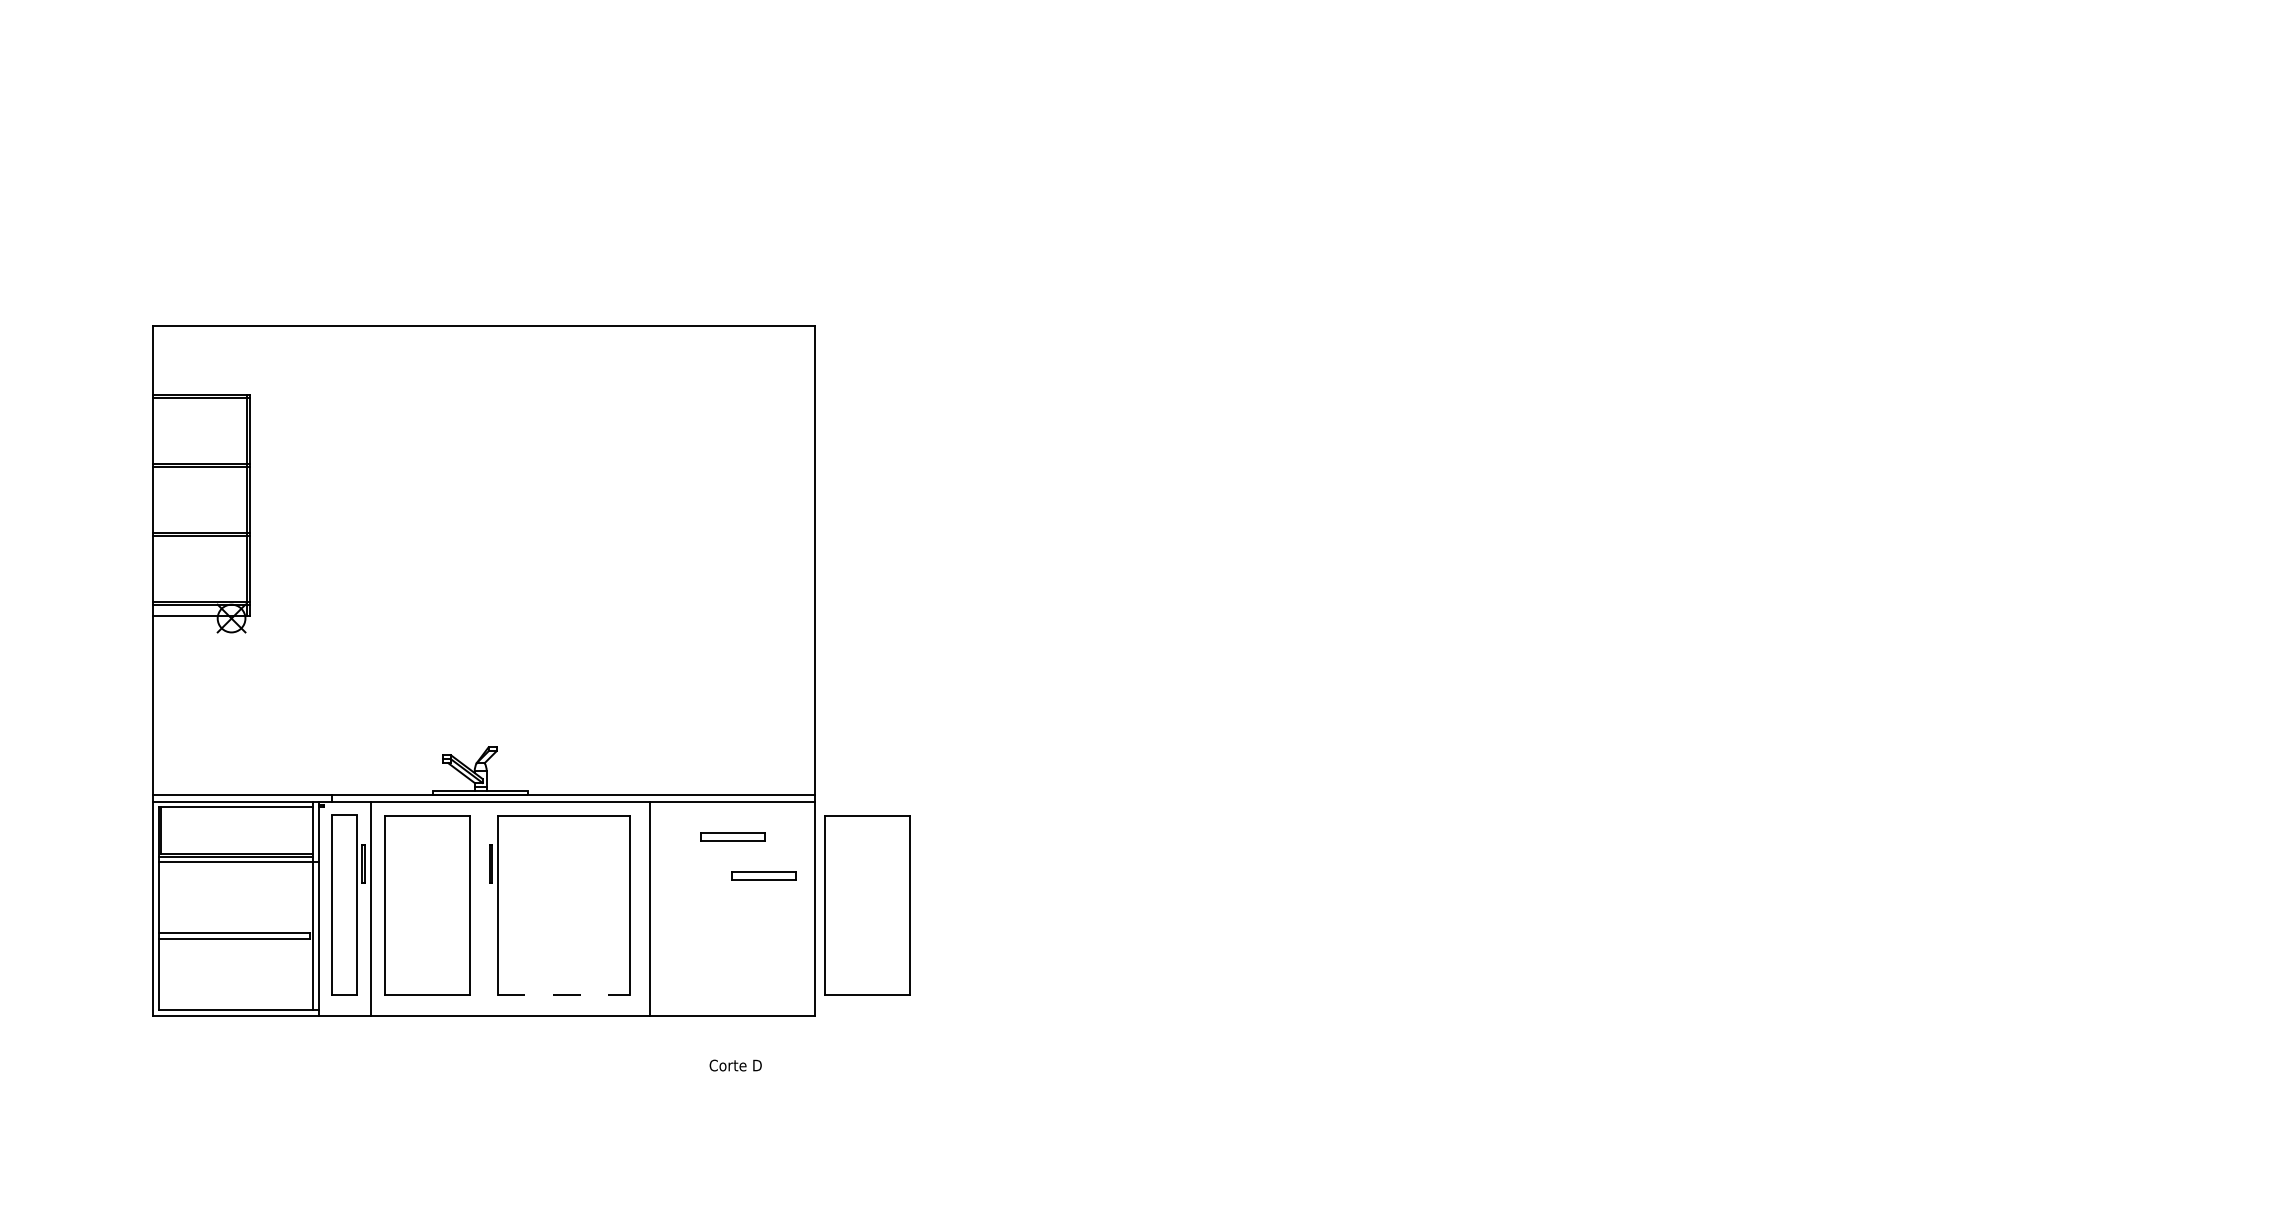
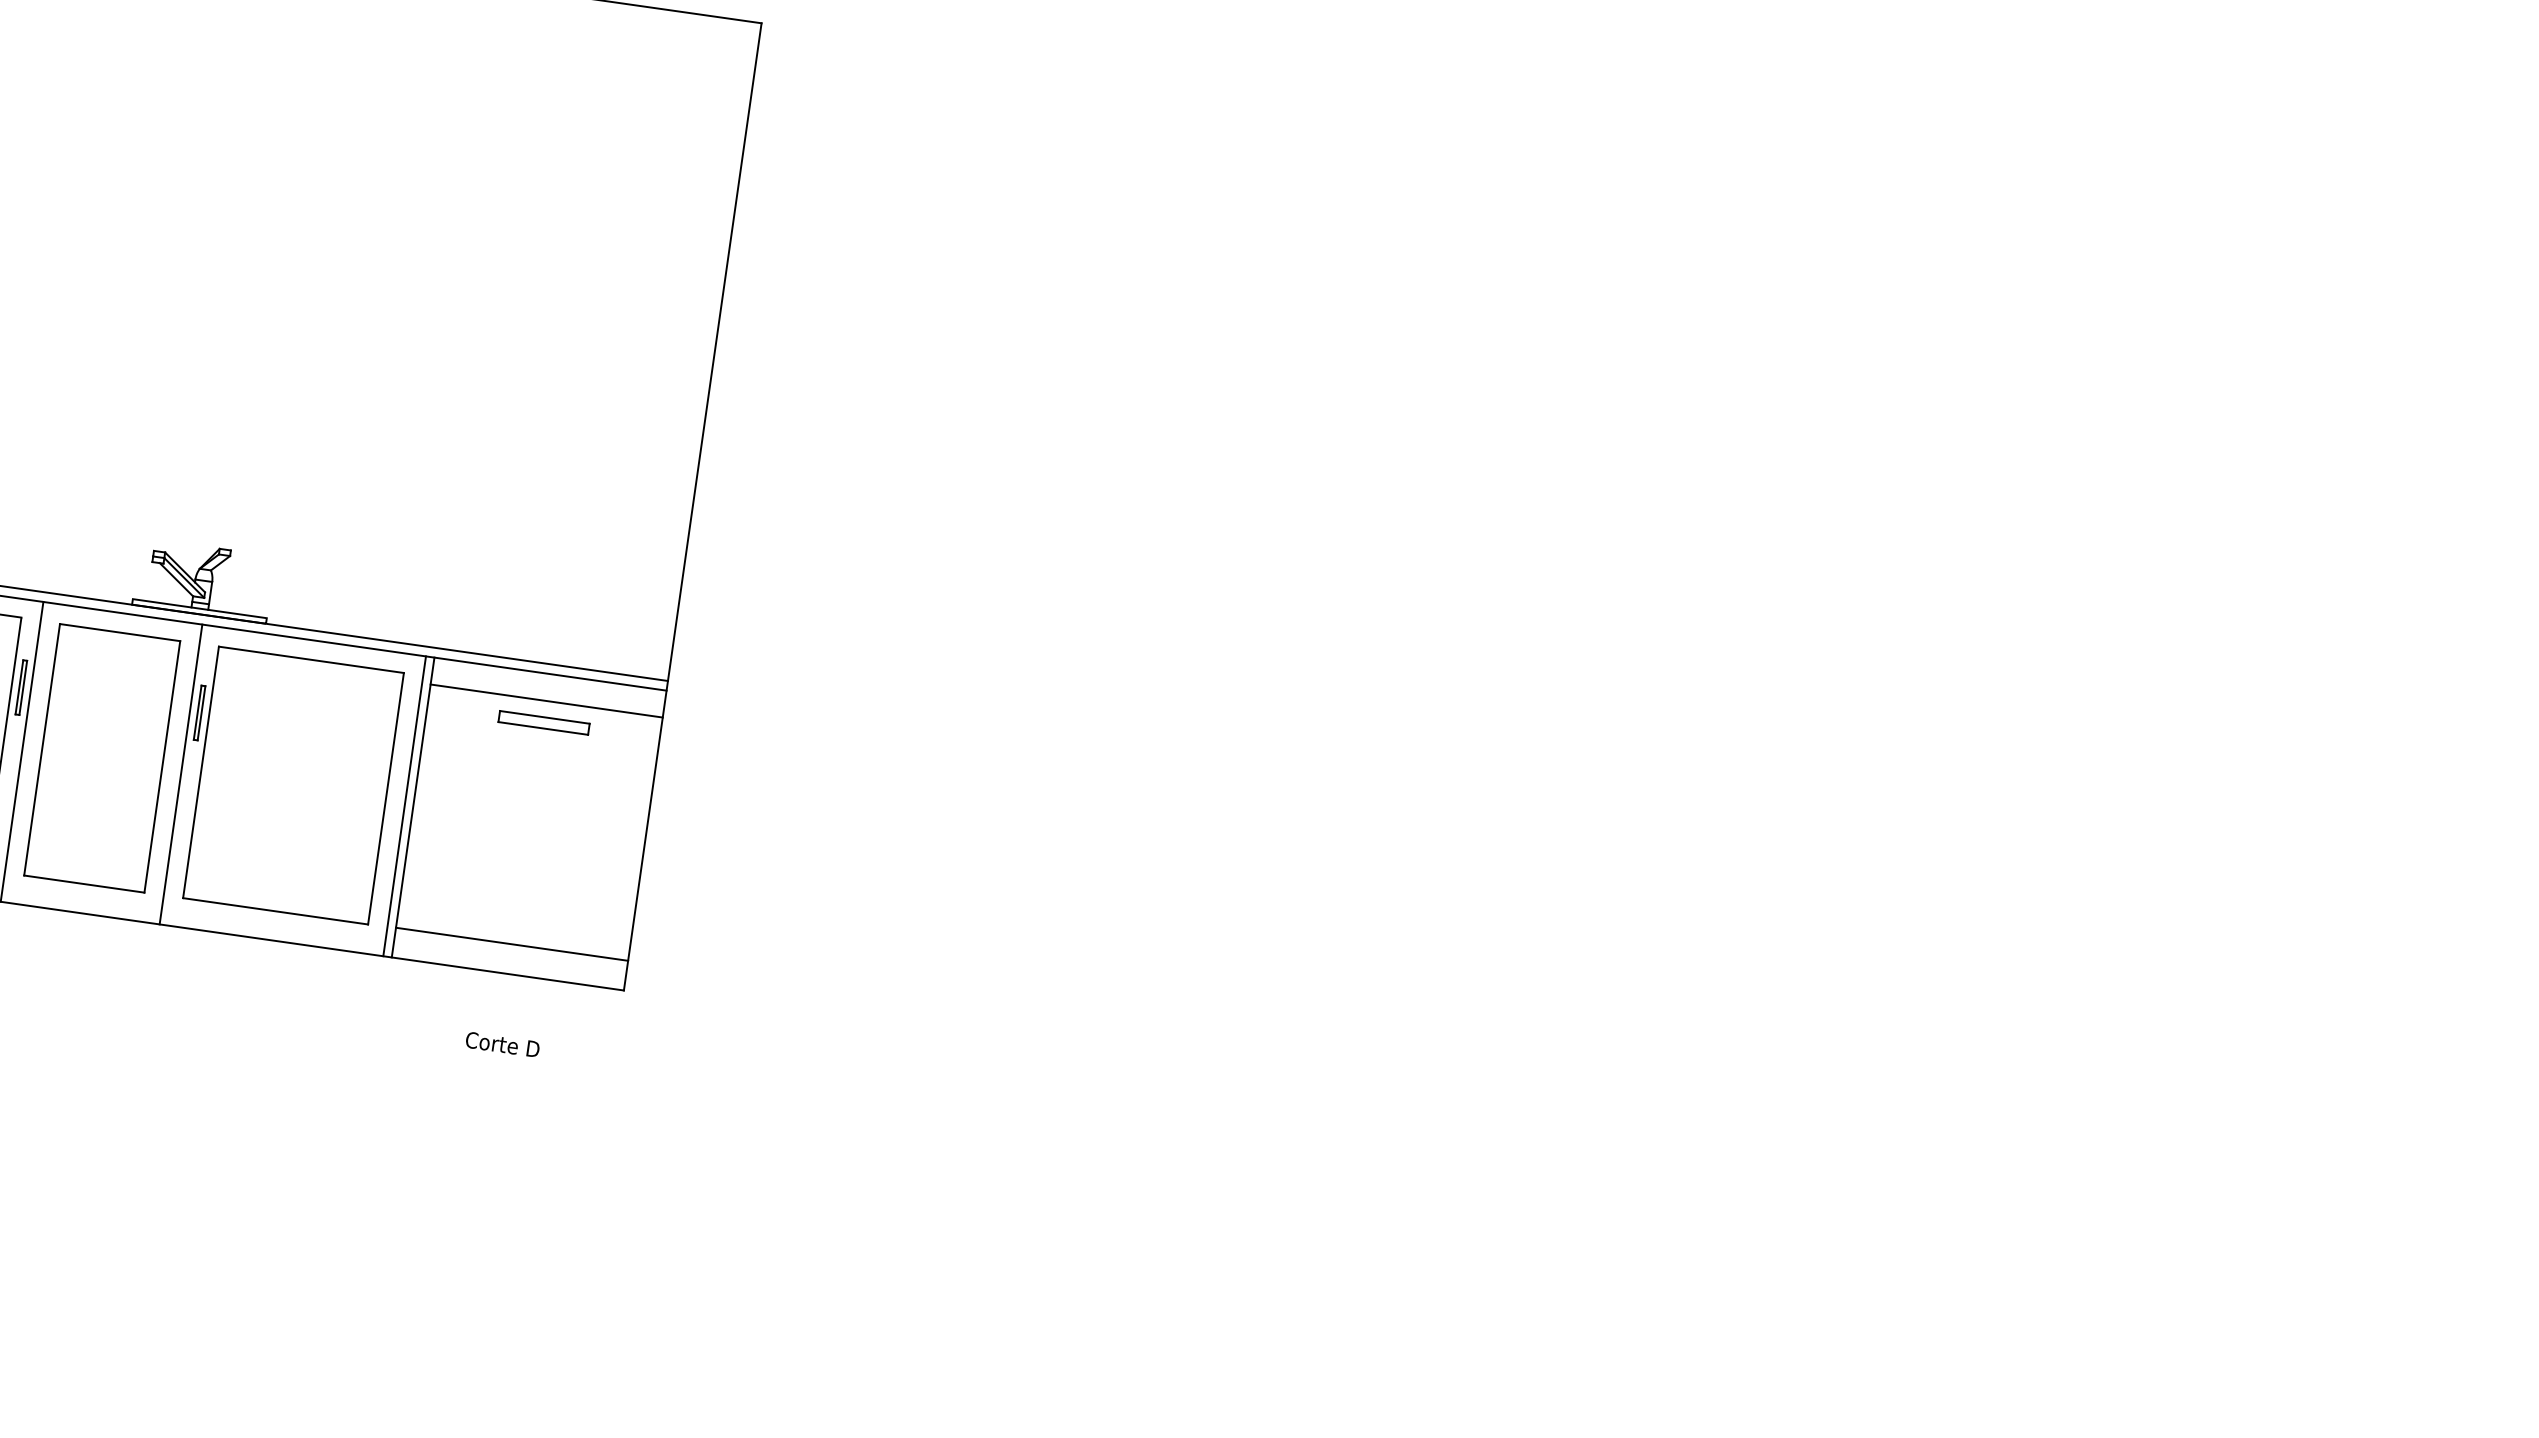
line: (732, 821) -> (546, 701), added
part: (763, 875) -> (579, 783), removed
part: (867, 905) -> (719, 846), removed
line: (484, 908) -> (181, 774), added
line: (643, 908) -> (404, 806), added
line: (563, 994) -> (275, 910), dashed -> solid
line: (732, 994) -> (512, 944), added

